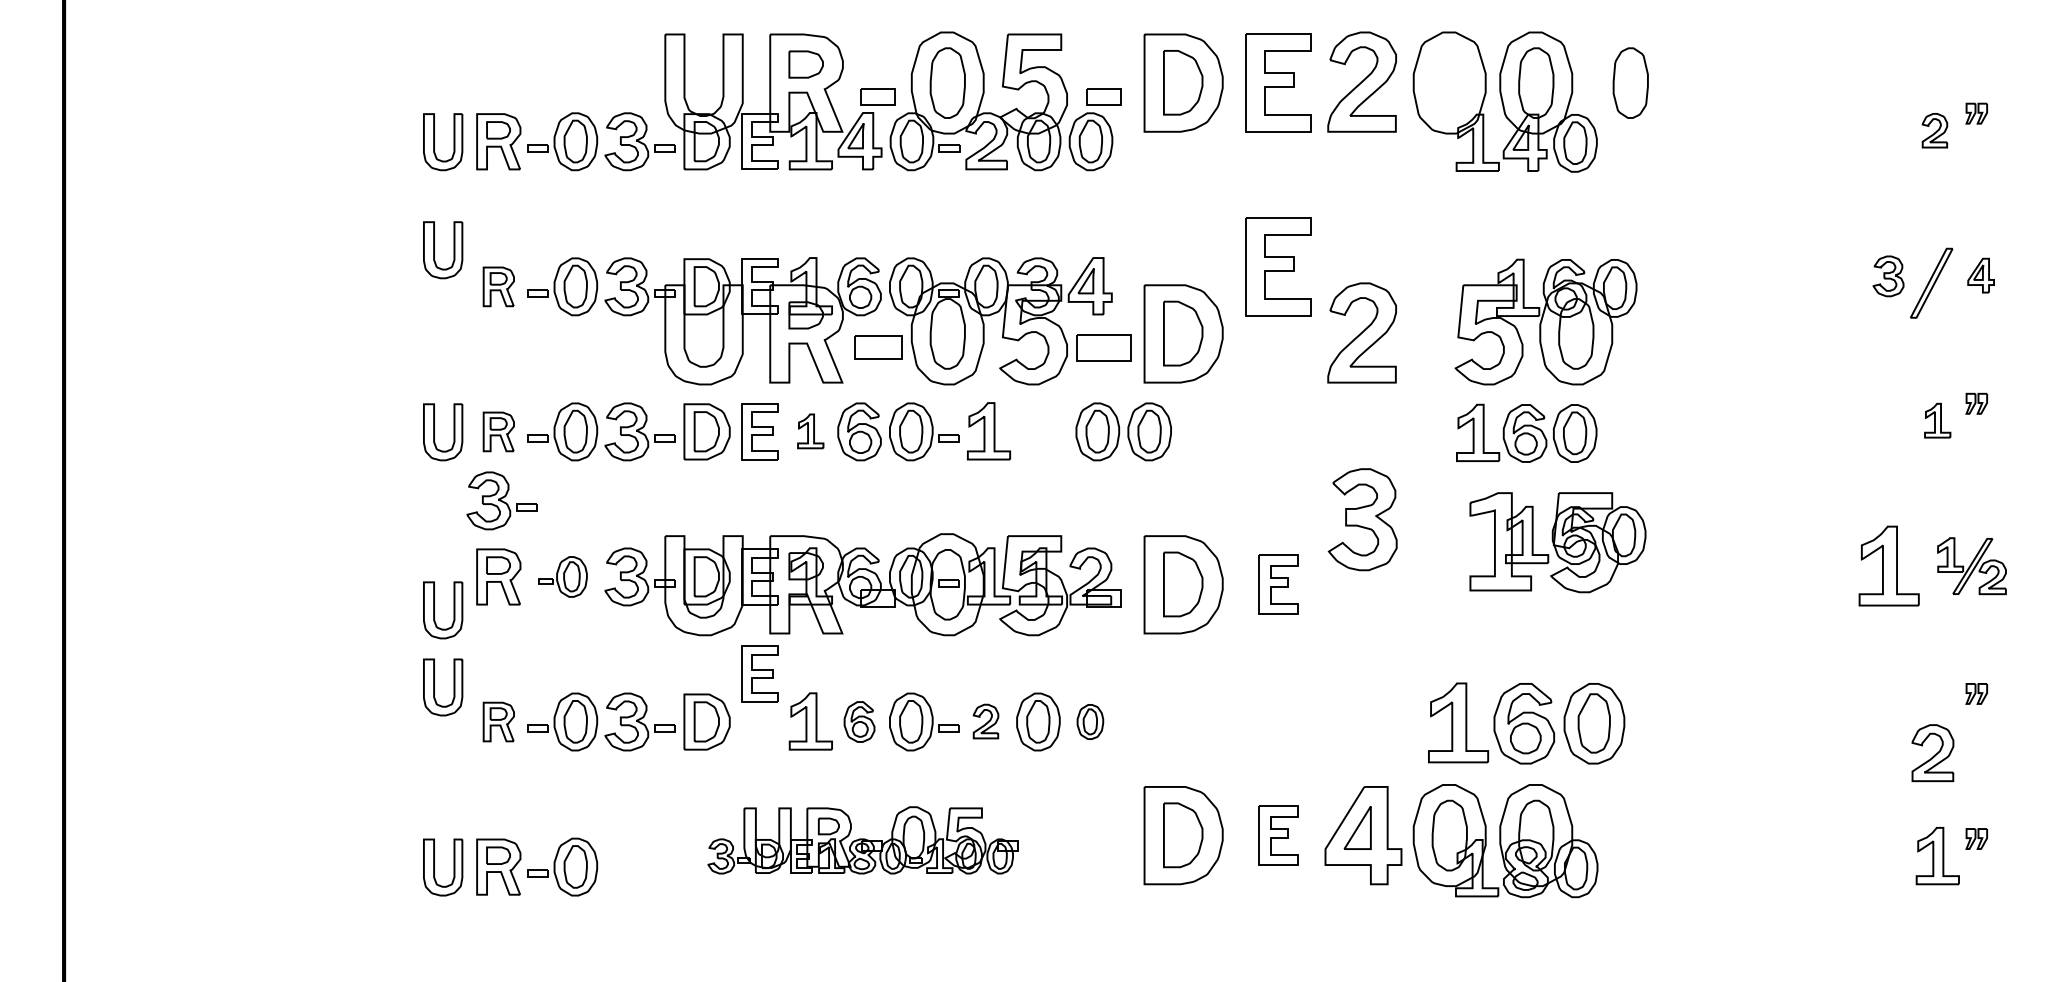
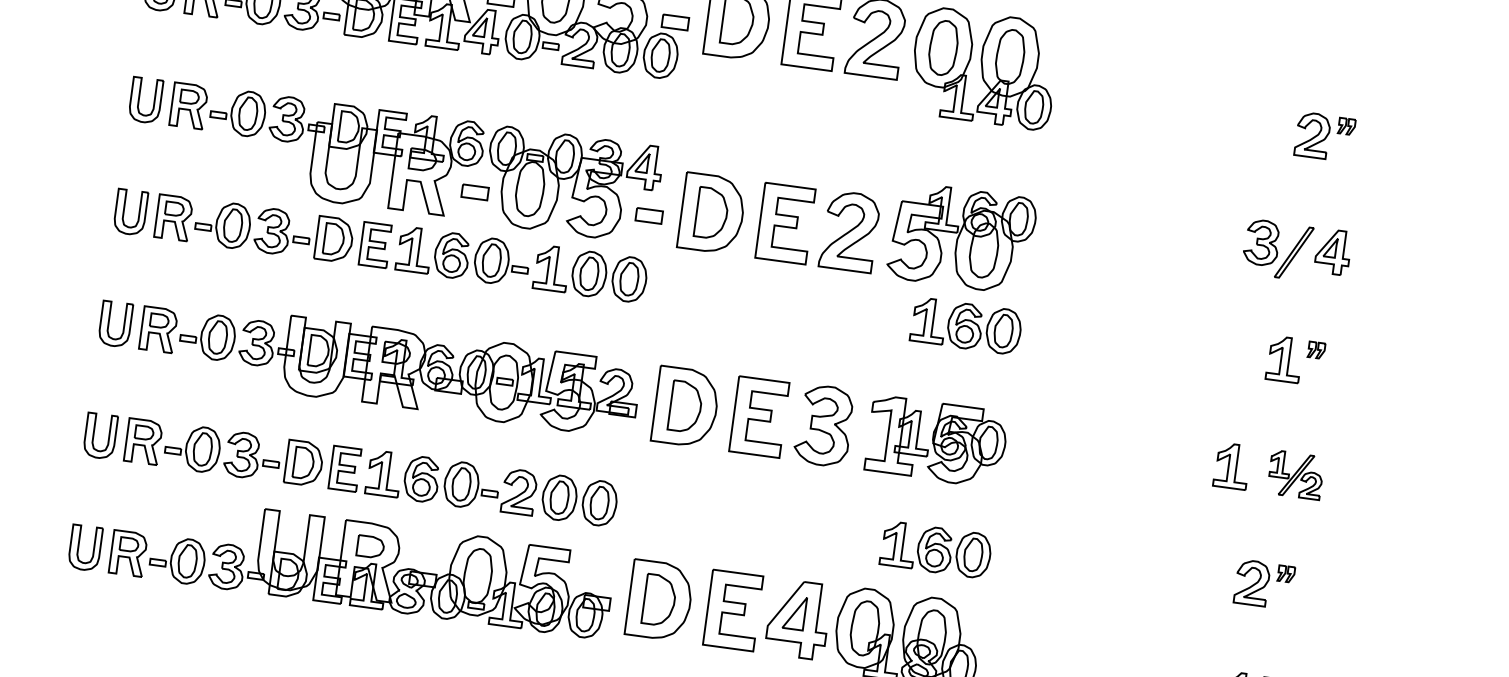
part: (1630, 82) -> (943, 47), moved
part: (1934, 130) -> (1312, 135), size x1.67
part: (434, 250) -> (139, 99), moved
part: (1278, 266) -> (785, 223), moved
part: (1980, 275) -> (1332, 251), size x1.67
part: (1888, 276) -> (1261, 242), size x1.43
part: (498, 286) -> (188, 105), size x1.43
part: (1545, 321) -> (961, 237), moved
part: (877, 347) -> (474, 192), size x0.71
part: (1103, 347) -> (648, 215), size x0.62
part: (1937, 420) -> (1284, 359), size x1.67
part: (498, 431) -> (173, 217), size x1.43
part: (810, 431) -> (414, 250), size x1.67
part: (1123, 431) -> (609, 276), moved
part: (501, 500) -> (168, 271), removed
part: (1362, 519) -> (823, 425), moved
part: (1557, 542) -> (936, 441), moved
part: (1889, 565) -> (1232, 465), size x0.71
part: (562, 576) -> (207, 336), size x1.43
part: (1278, 584) -> (759, 416), size x1.67
part: (434, 610) -> (108, 323), moved
part: (759, 673) -> (344, 468), moved
part: (434, 687) -> (93, 435), moved
part: (498, 721) -> (143, 441), size x1.43
part: (859, 721) -> (421, 478), size x1.43
part: (985, 721) -> (518, 491), size x1.67
part: (1090, 721) -> (599, 502), size x1.67
part: (1526, 723) -> (935, 549), size x0.71
part: (1932, 753) -> (1251, 583), moved
part: (1278, 835) -> (732, 610), size x1.67
part: (862, 840) -> (411, 570), size x1.67

